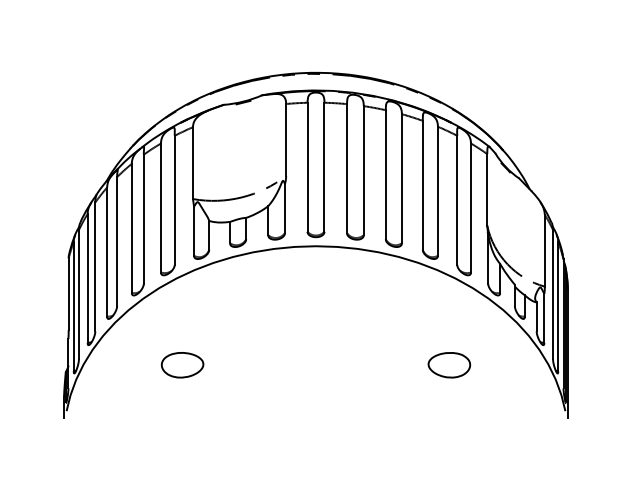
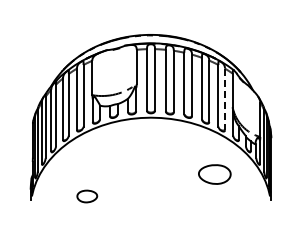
line: (469, 208) -> (224, 99), solid -> dashed
part: (183, 365) -> (87, 196), moved
part: (448, 365) -> (214, 174), size x1.6

